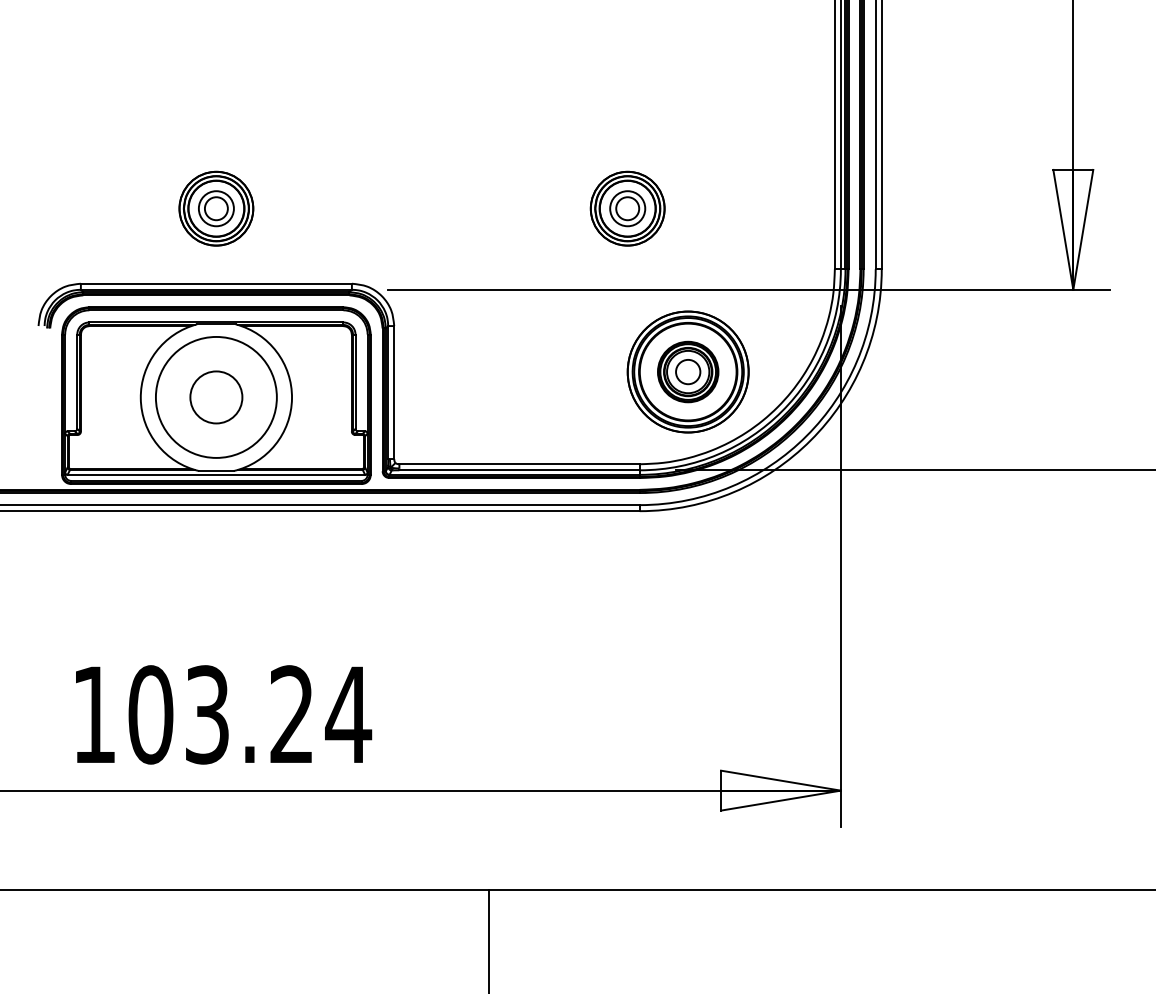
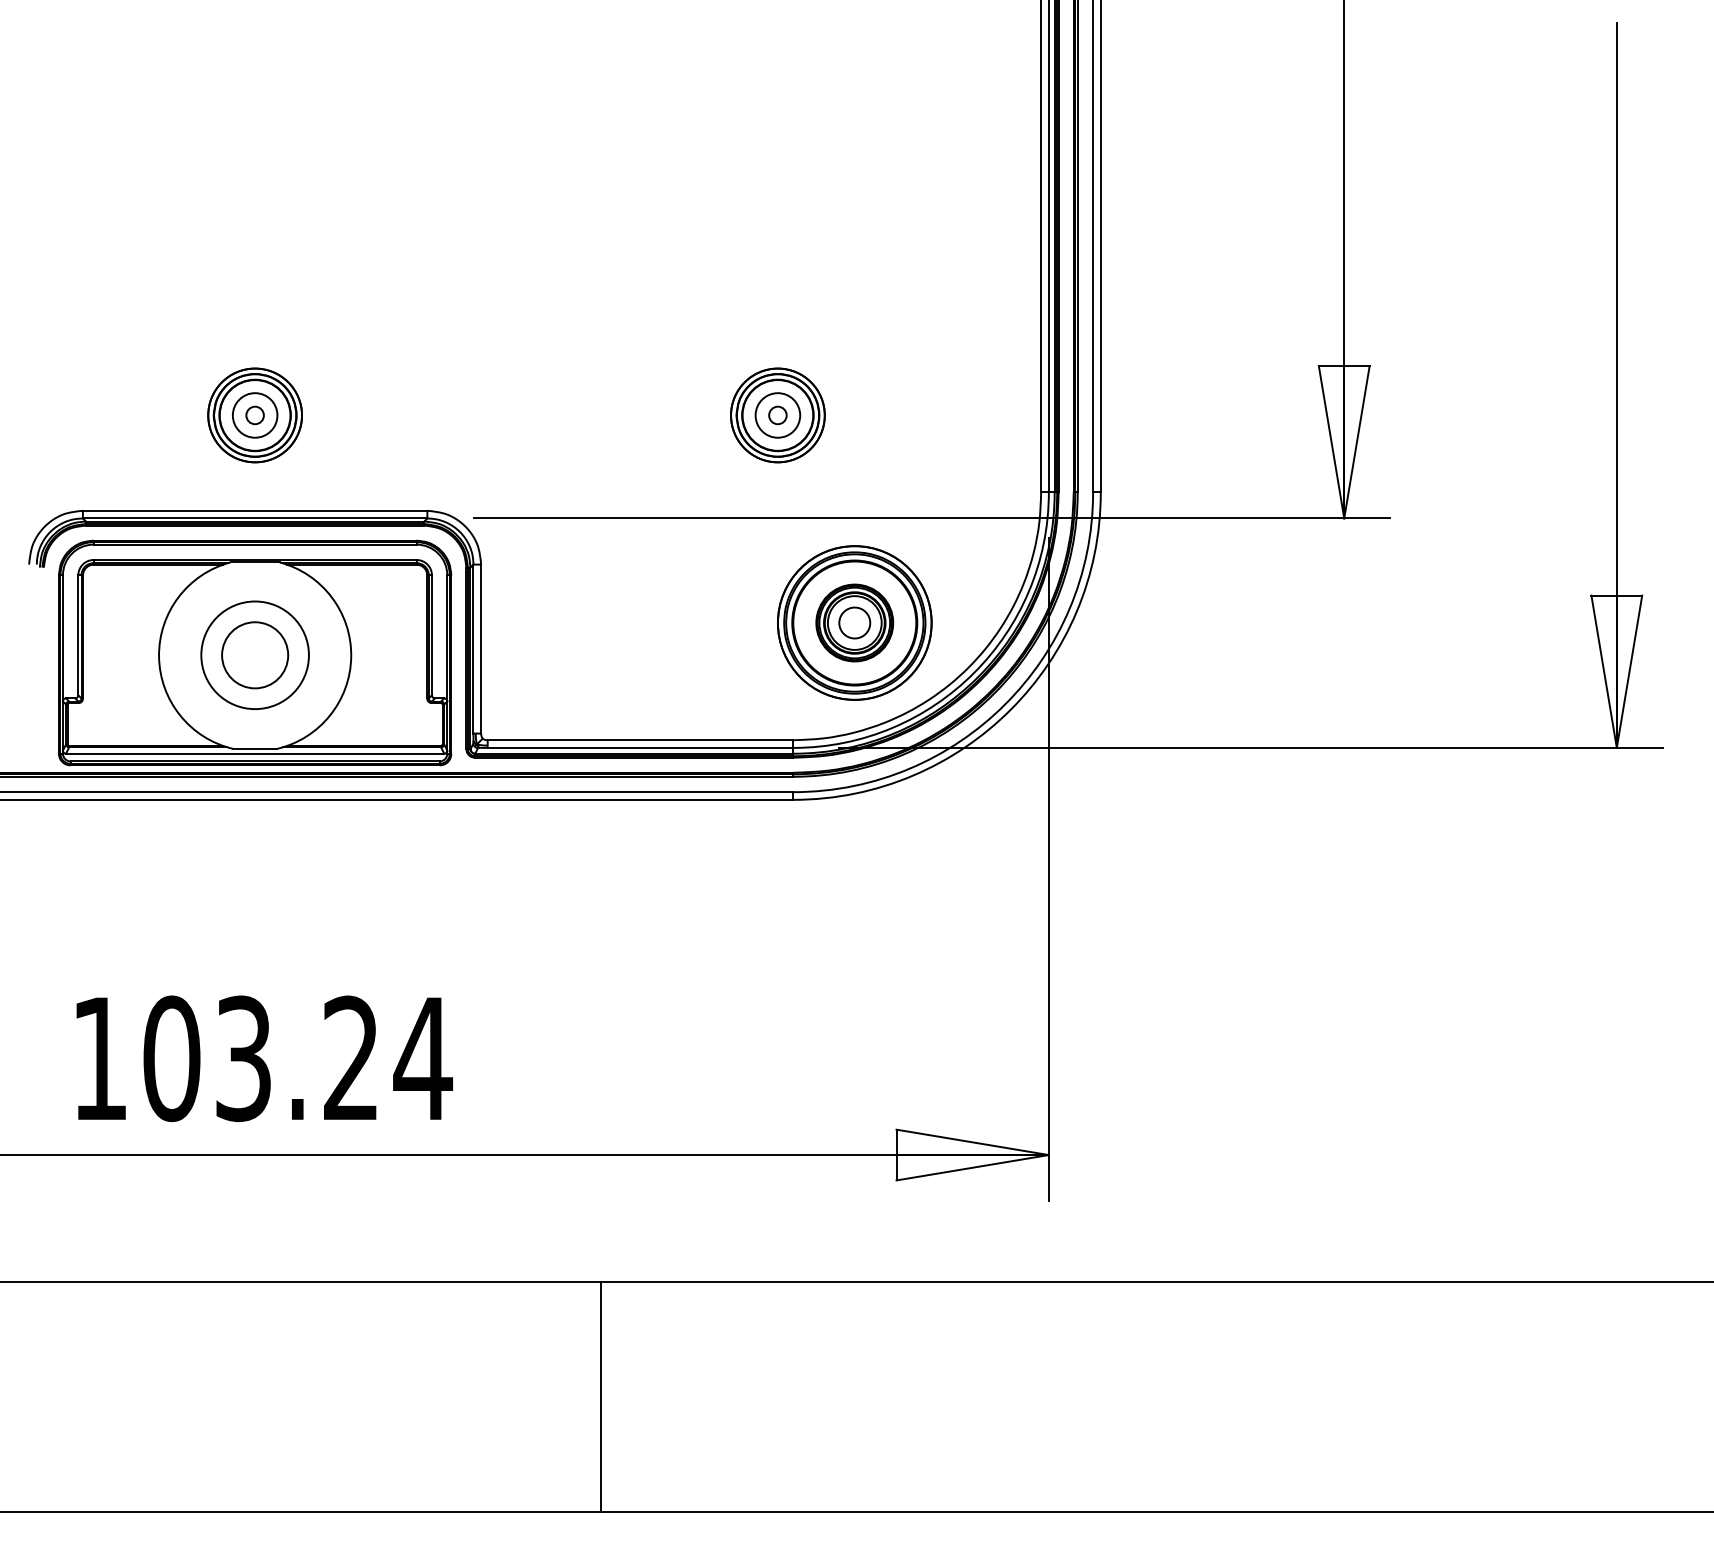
circle: (215, 208) -> (254, 415), size x0.6
circle: (627, 208) -> (777, 415), size x0.6
circle: (216, 397) -> (255, 655), size x0.7

